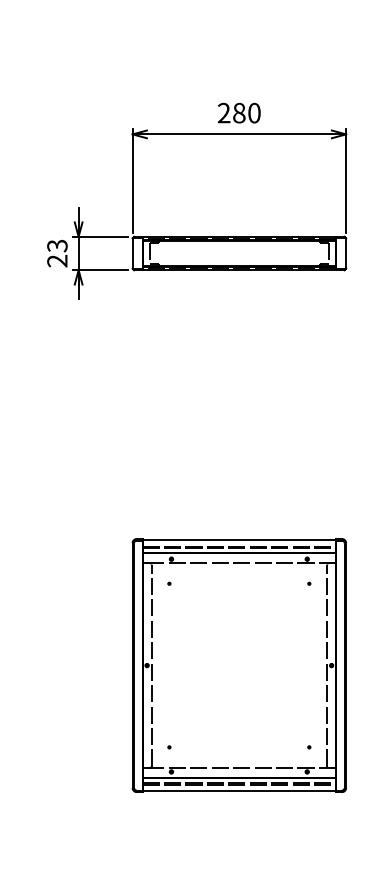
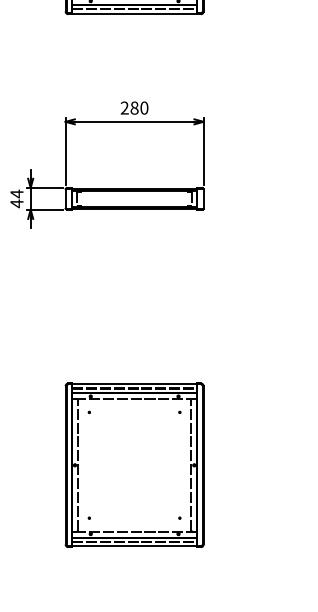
text: (56, 252) -> (16, 198), 23 -> 44

